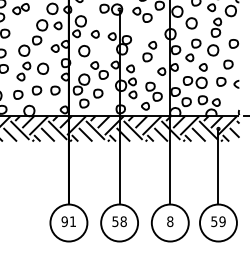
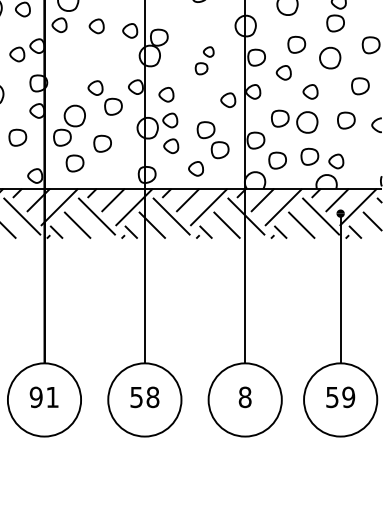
part: (84, 51) -> (75, 60), removed
part: (149, 51) -> (204, 60), size x0.7

